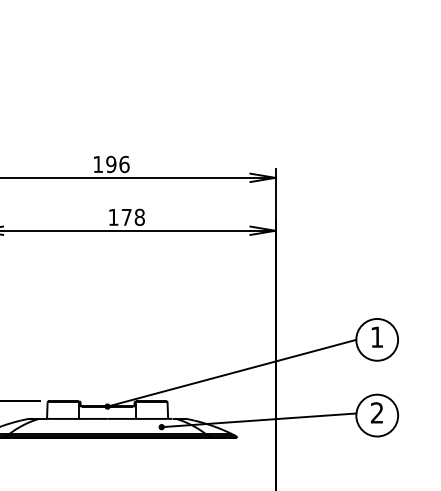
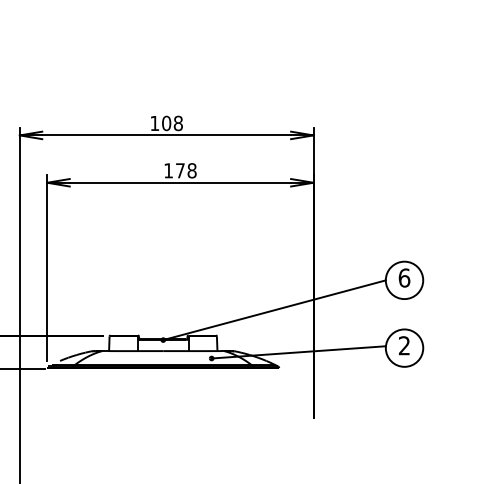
text: (117, 164) -> (172, 123), 196 -> 108
text: (377, 336) -> (404, 277), 1 -> 6

